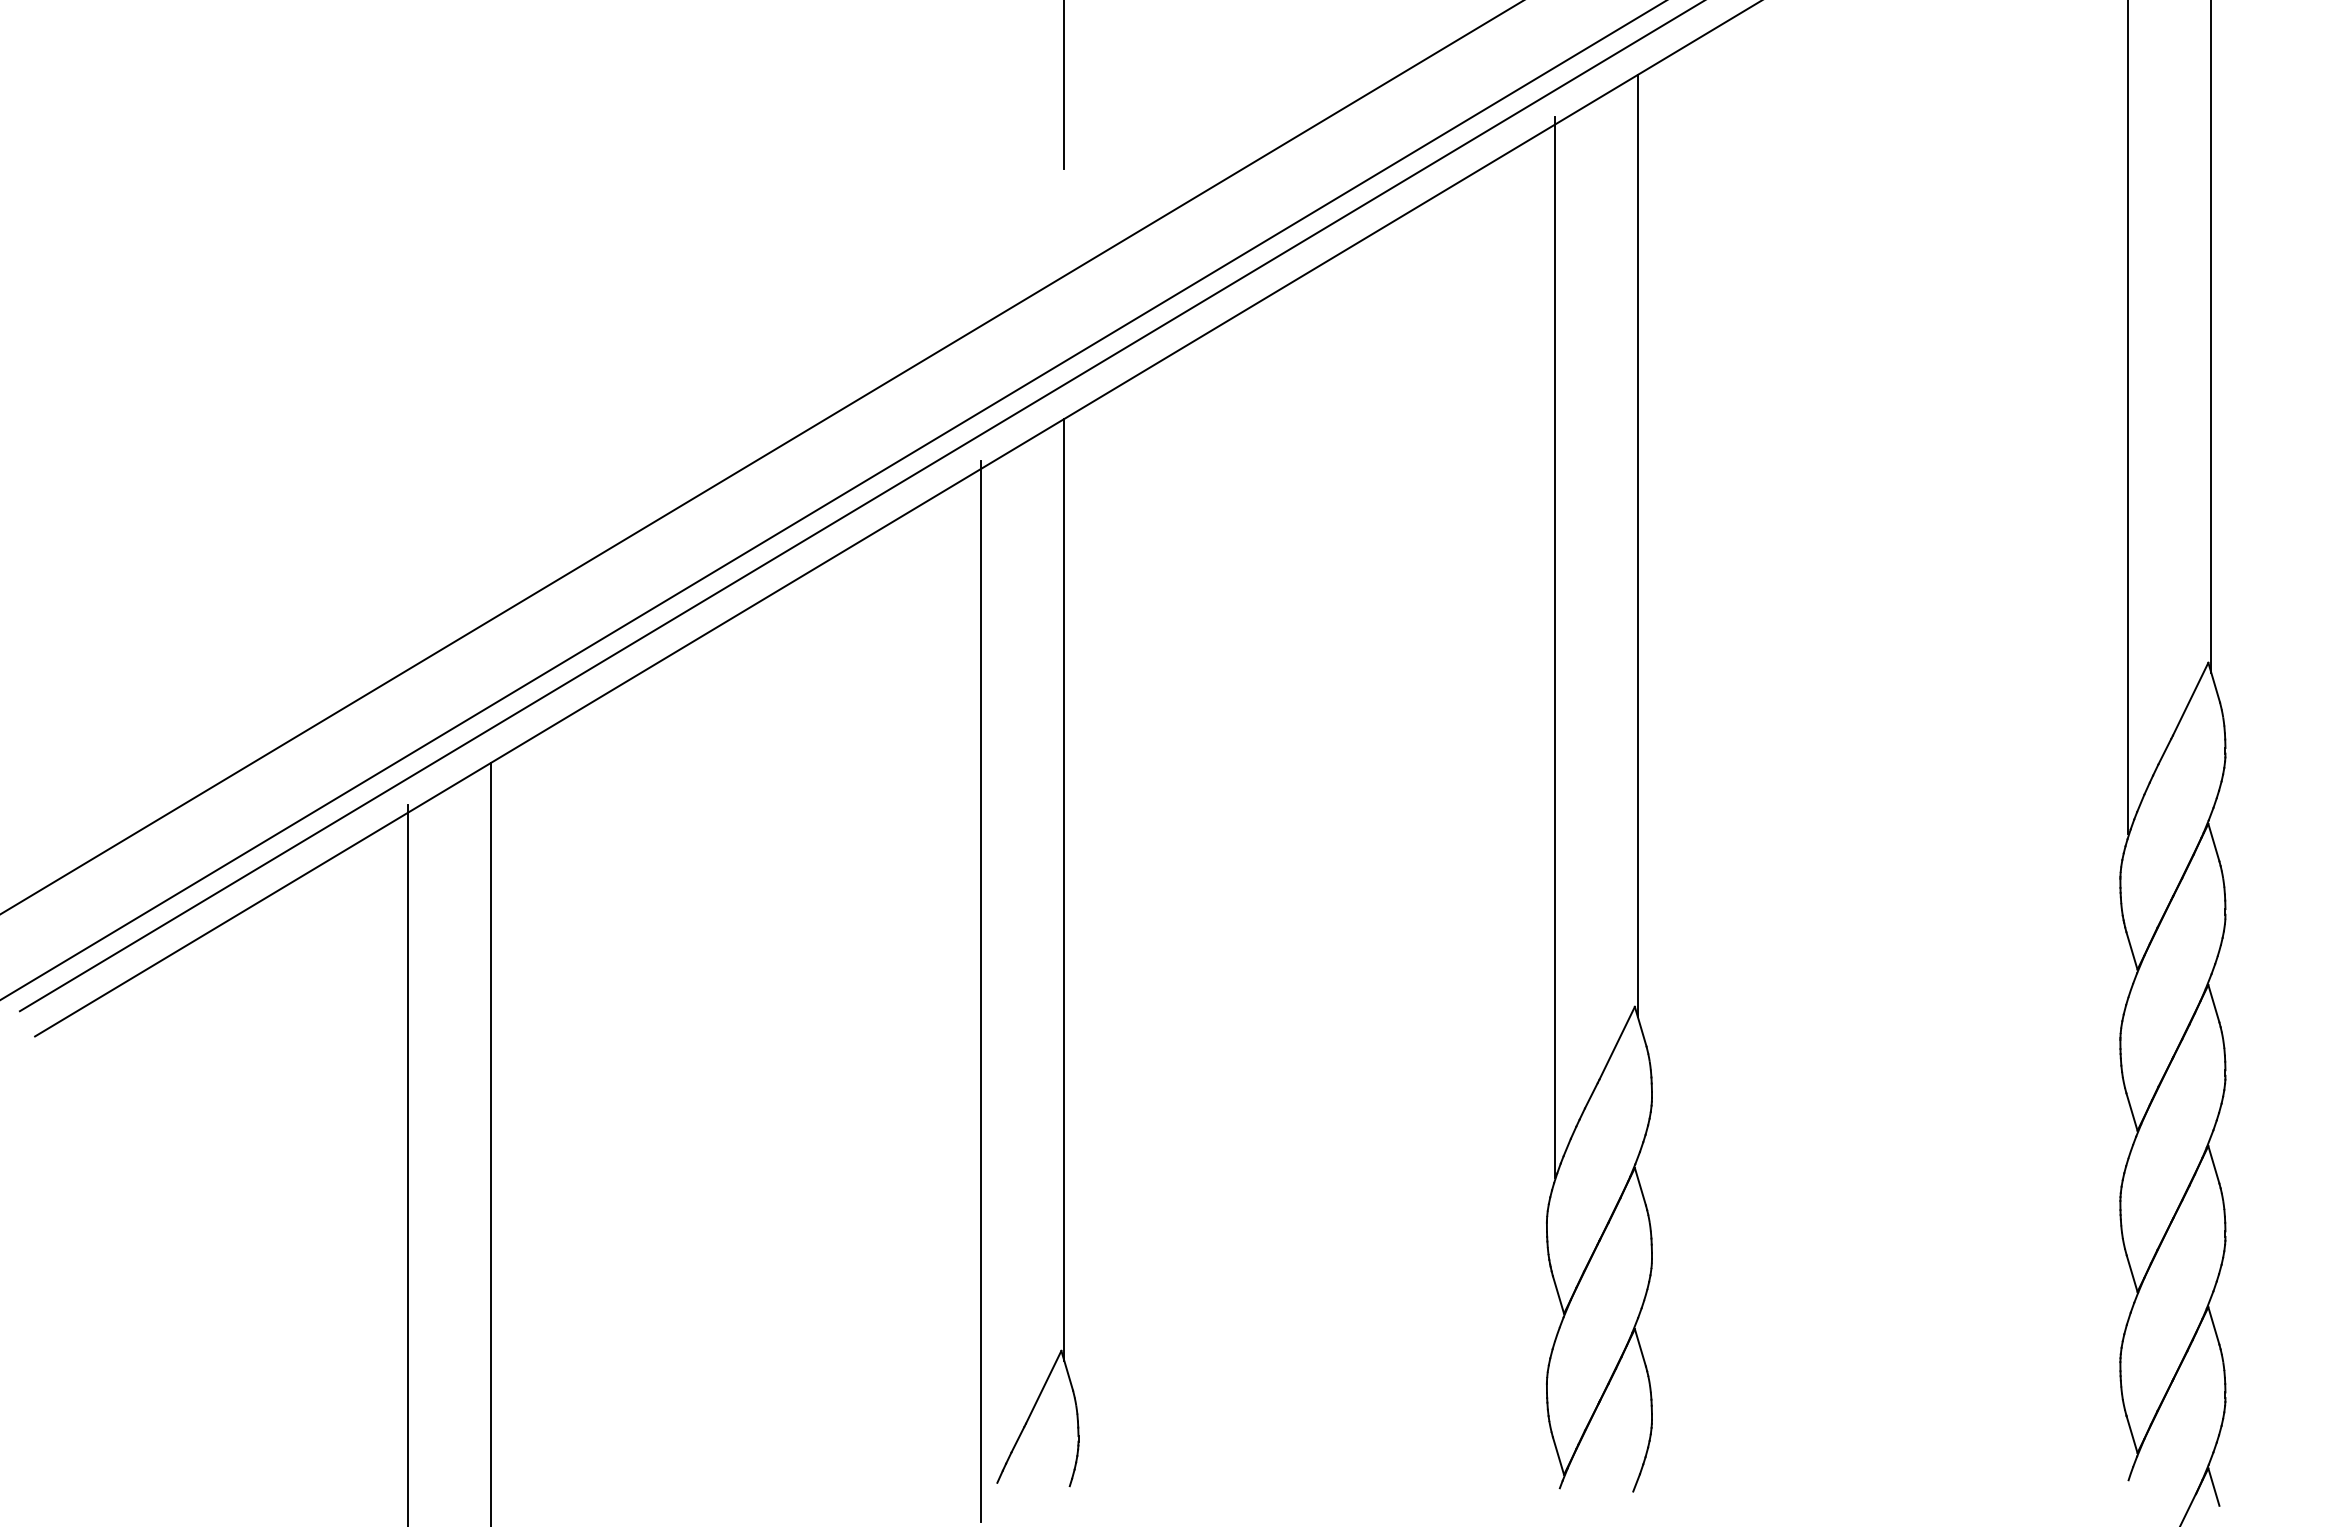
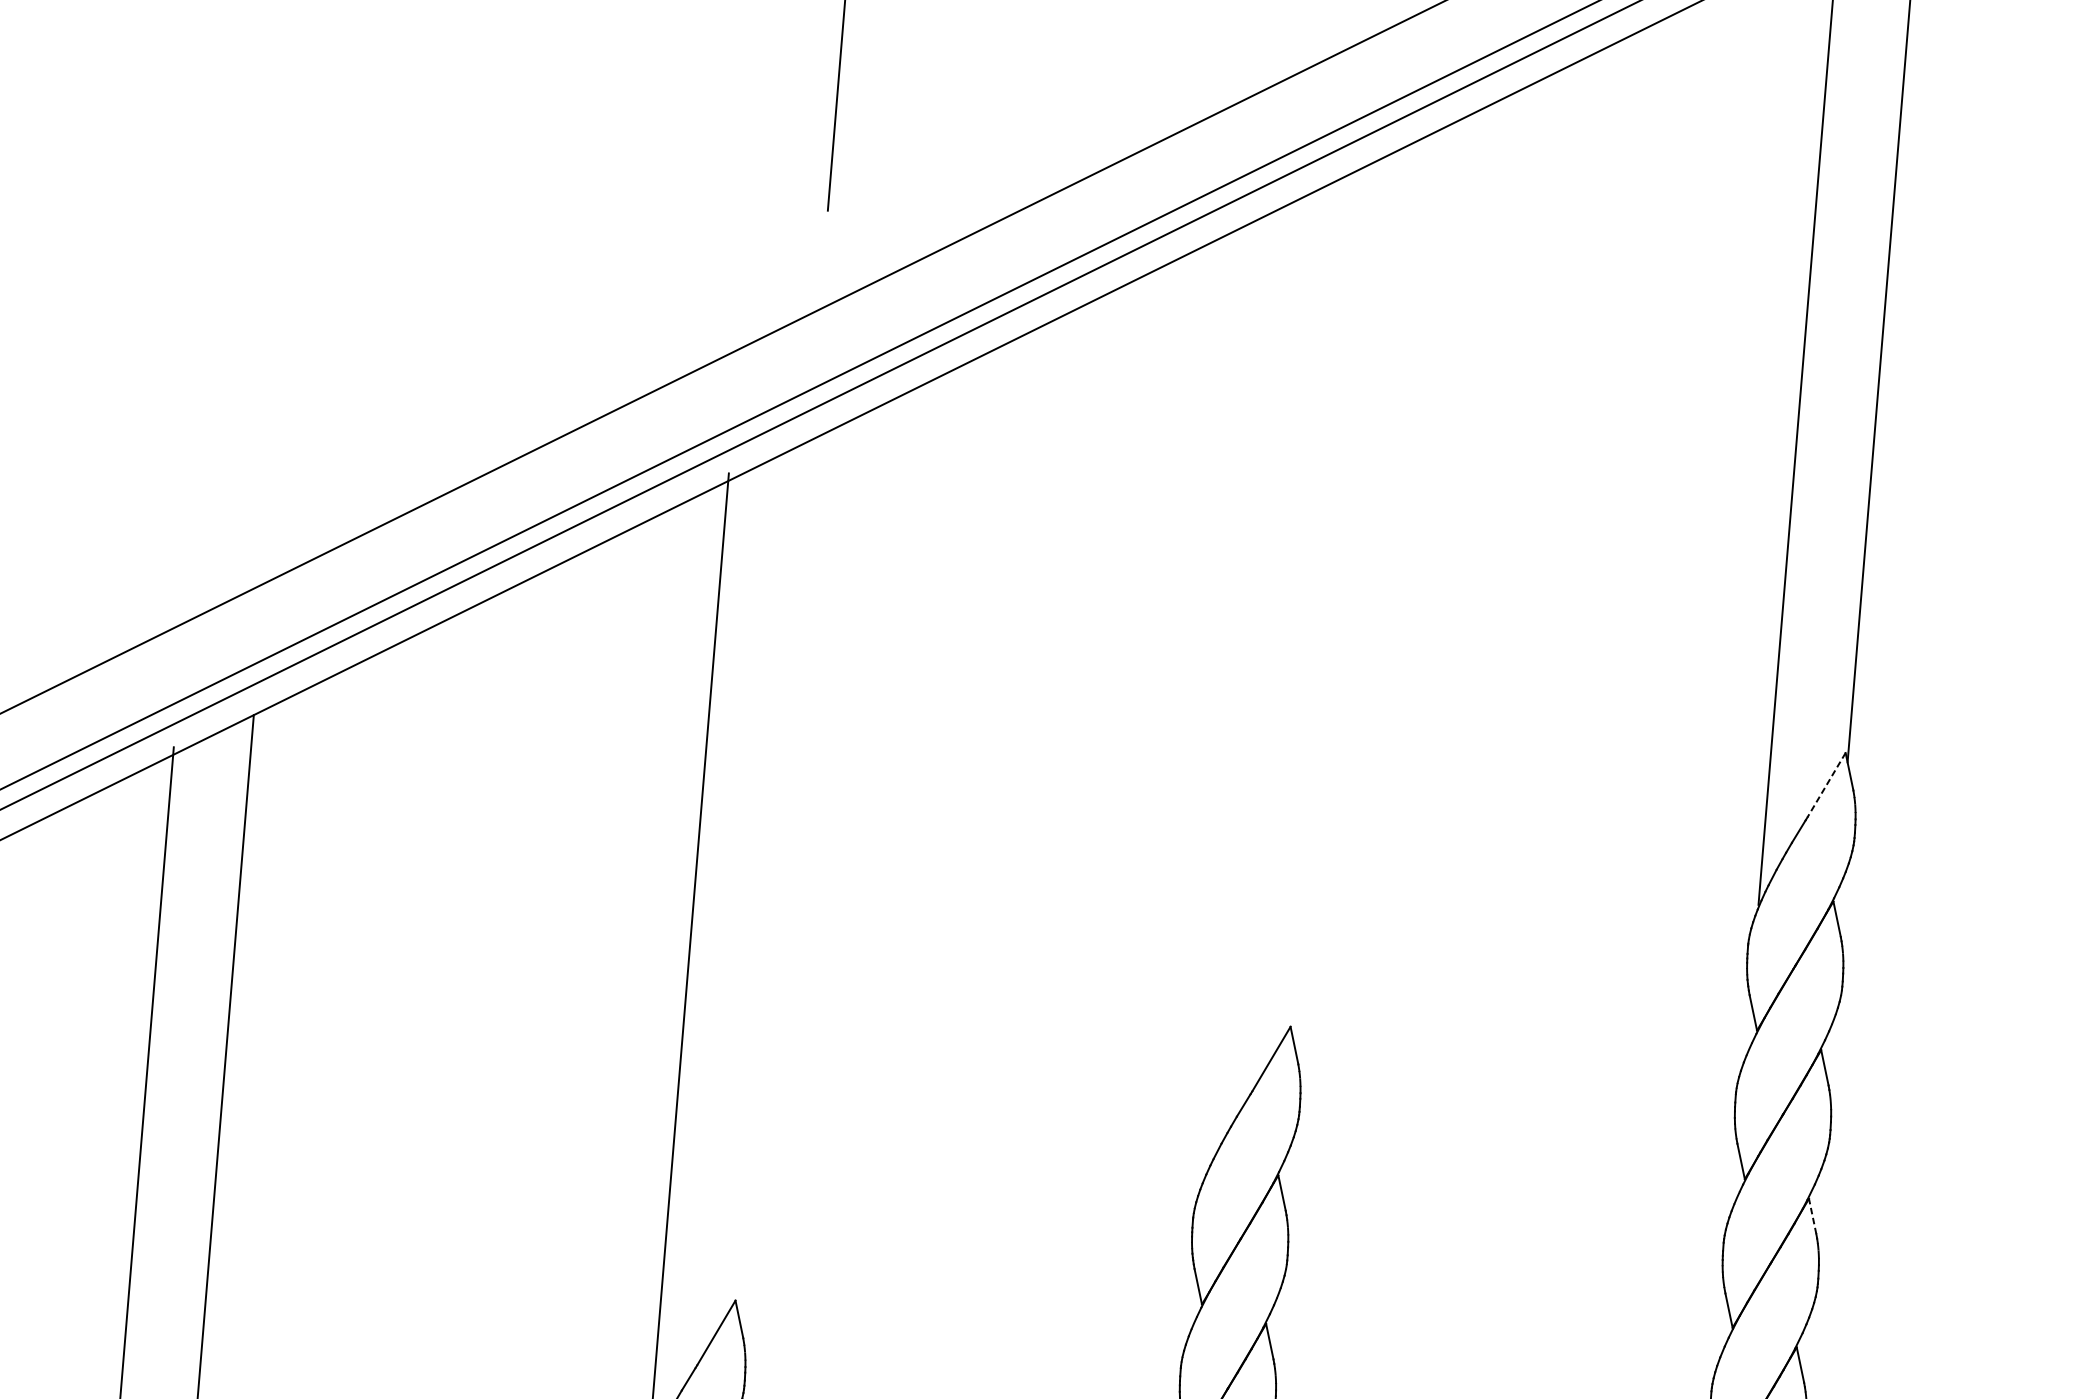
line: (1637, 545) -> (1327, 601), removed
line: (1554, 647) -> (1243, 689), removed
line: (2190, 699) -> (1826, 785), solid -> dashed
line: (1064, 889) -> (773, 875), removed
line: (2213, 1164) -> (1812, 1216), solid -> dashed

